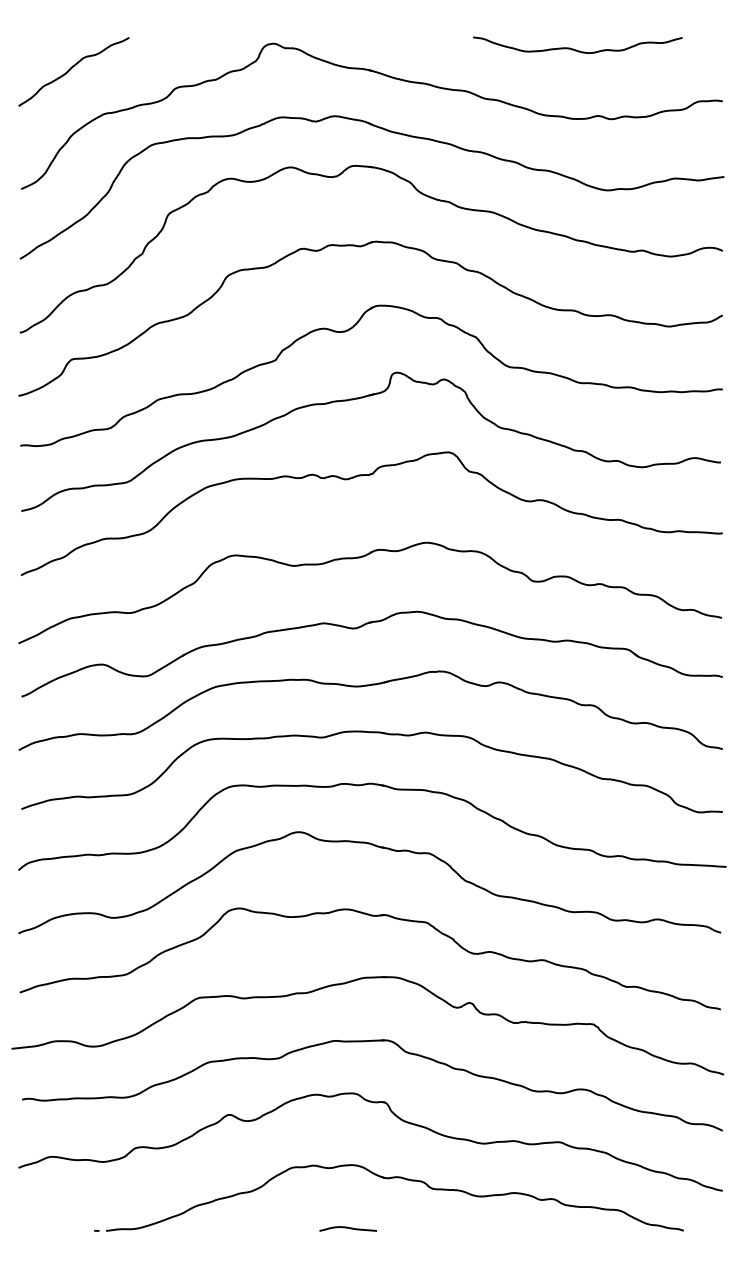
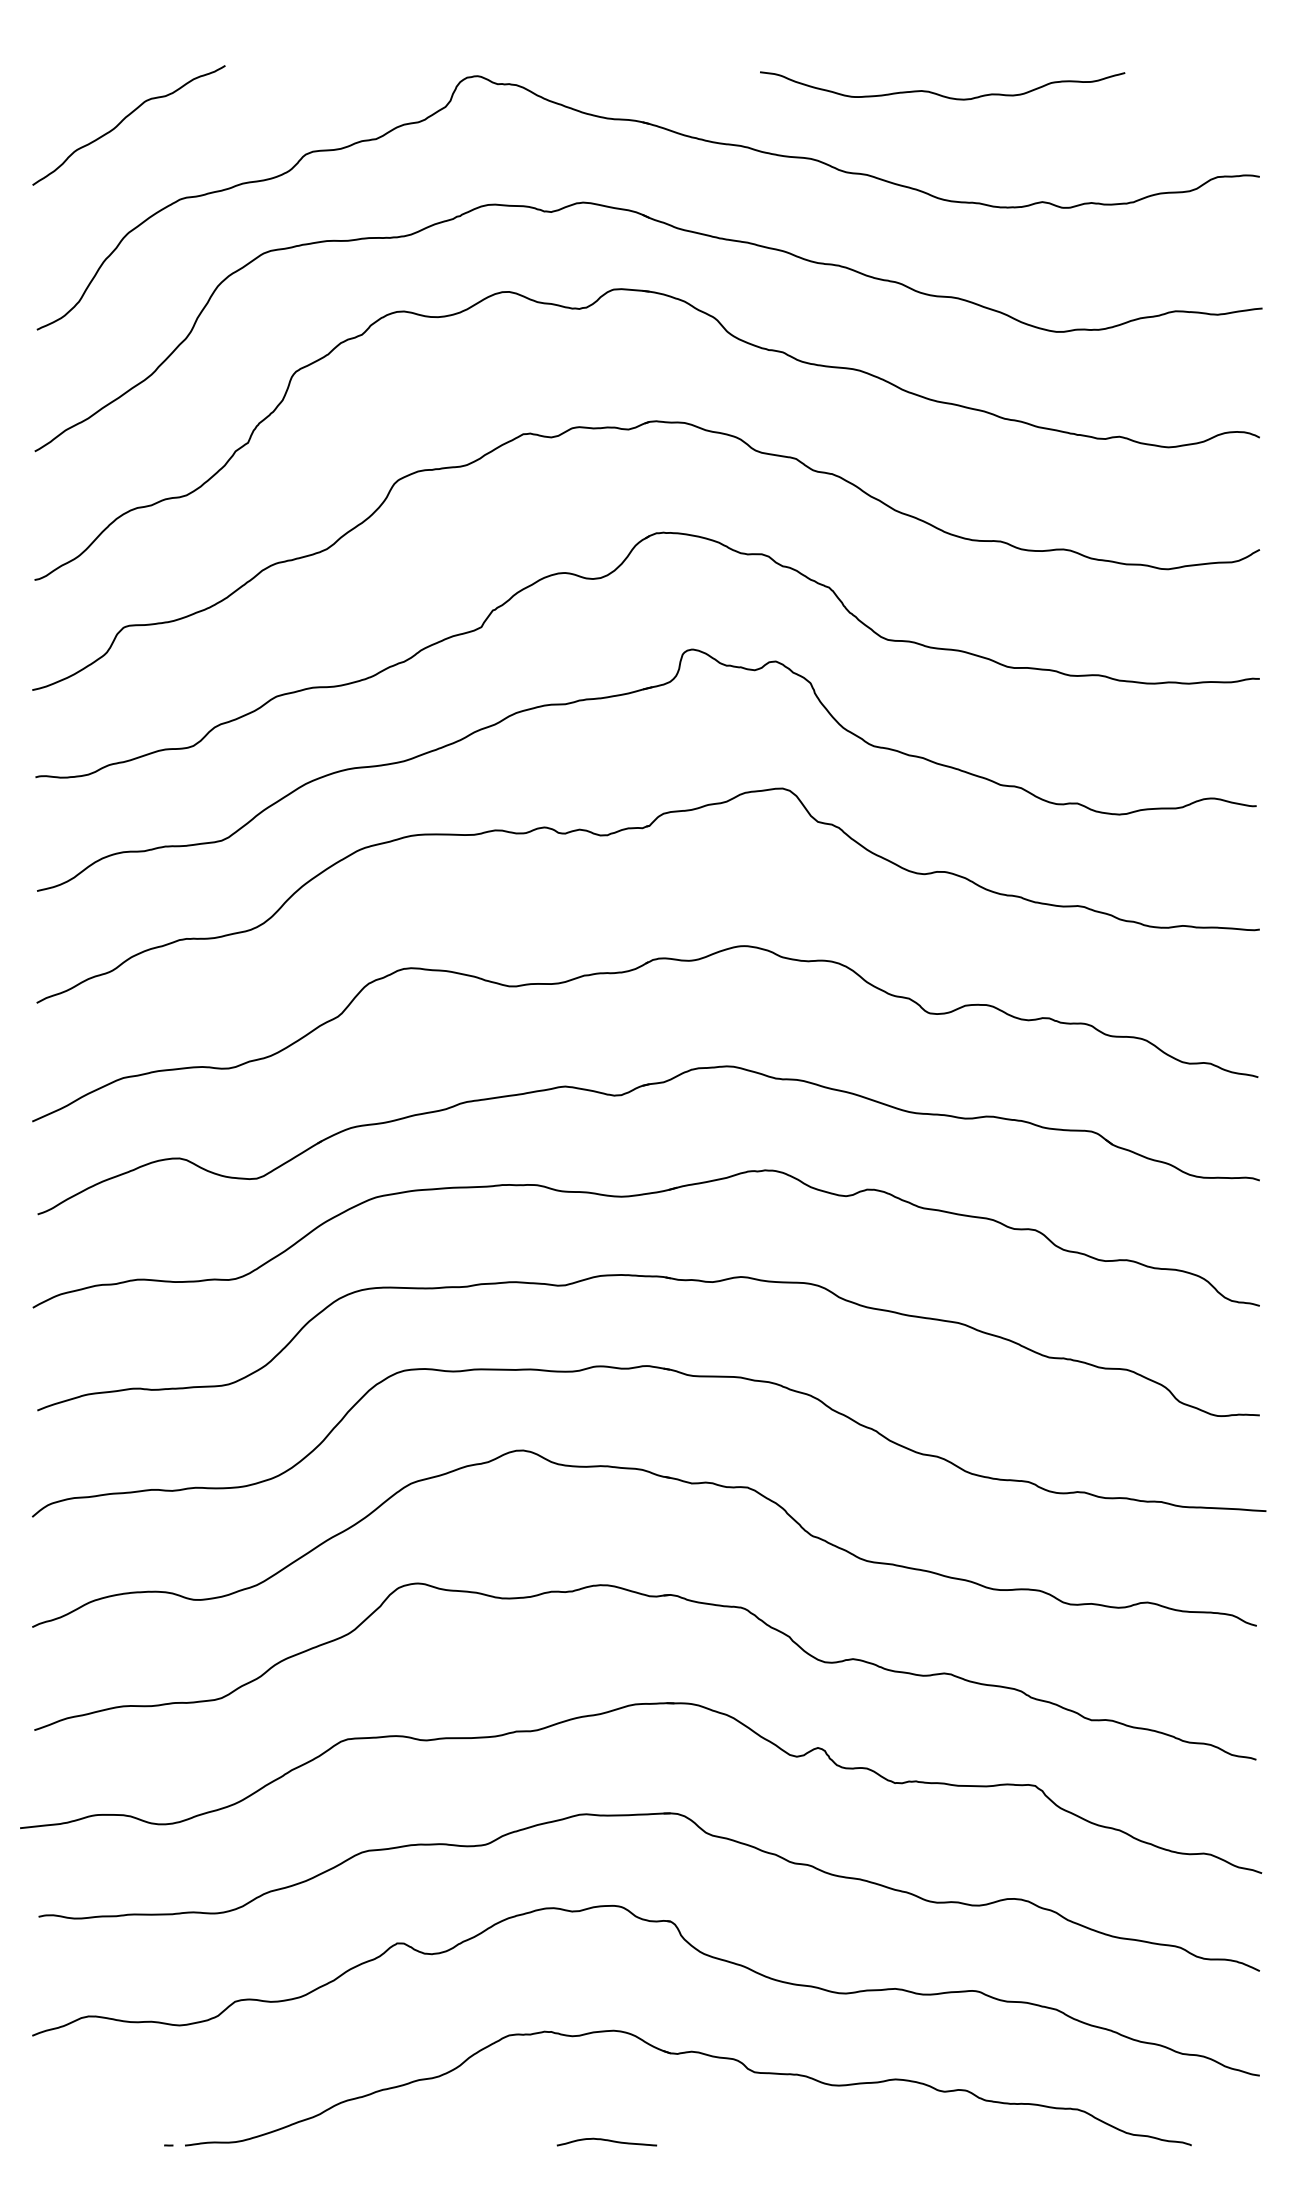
curve: (576, 49) -> (940, 93), moved

